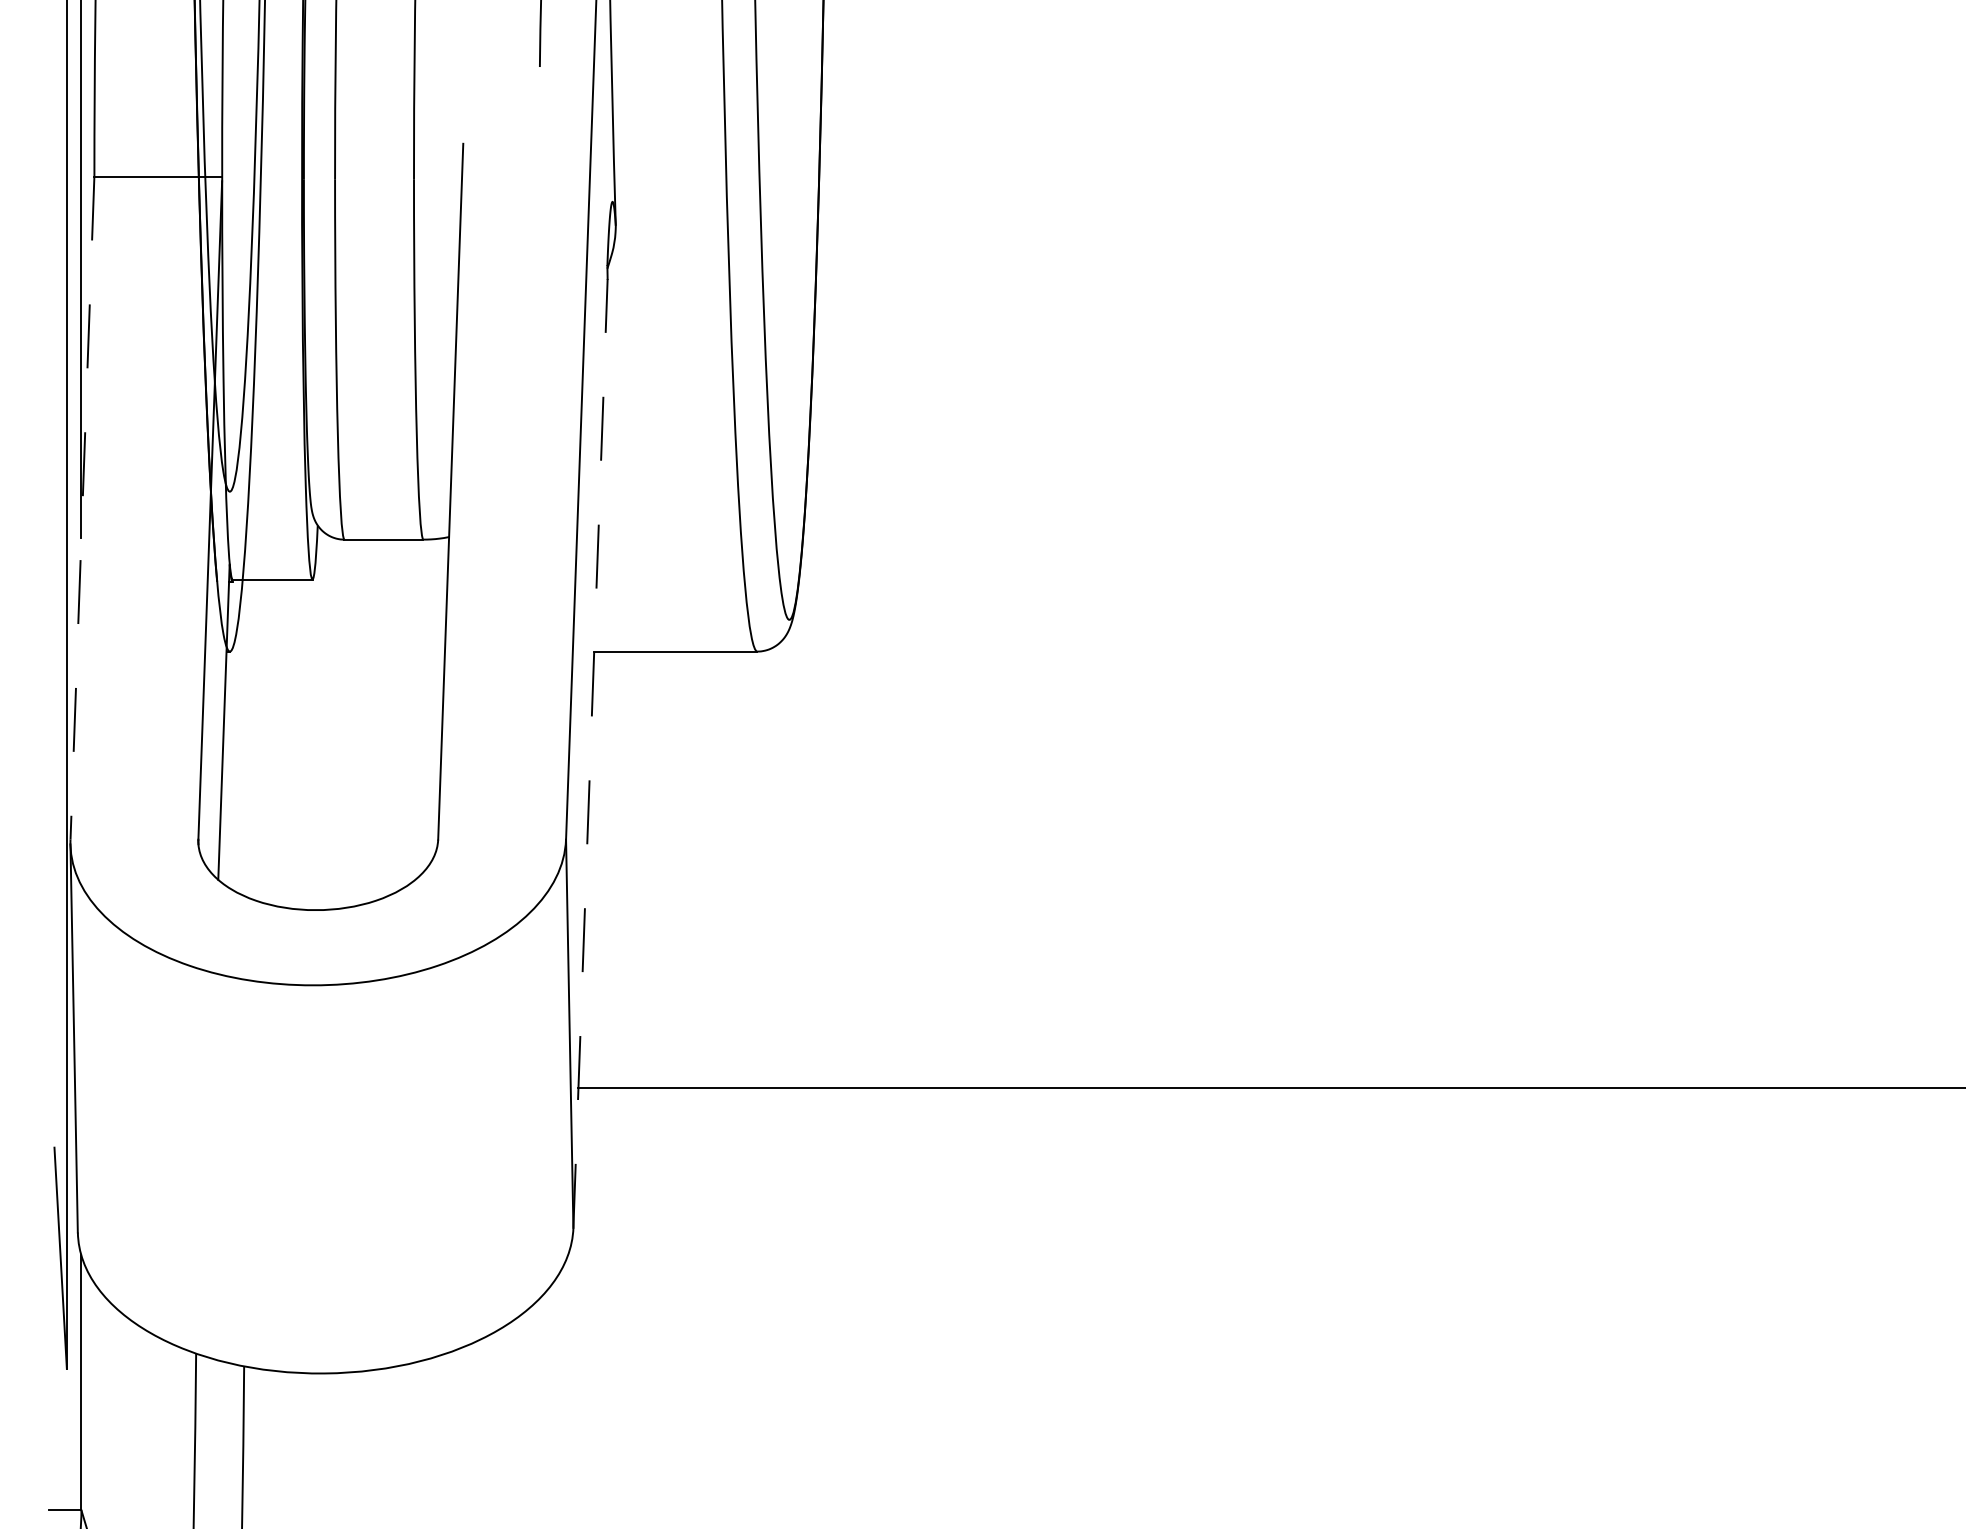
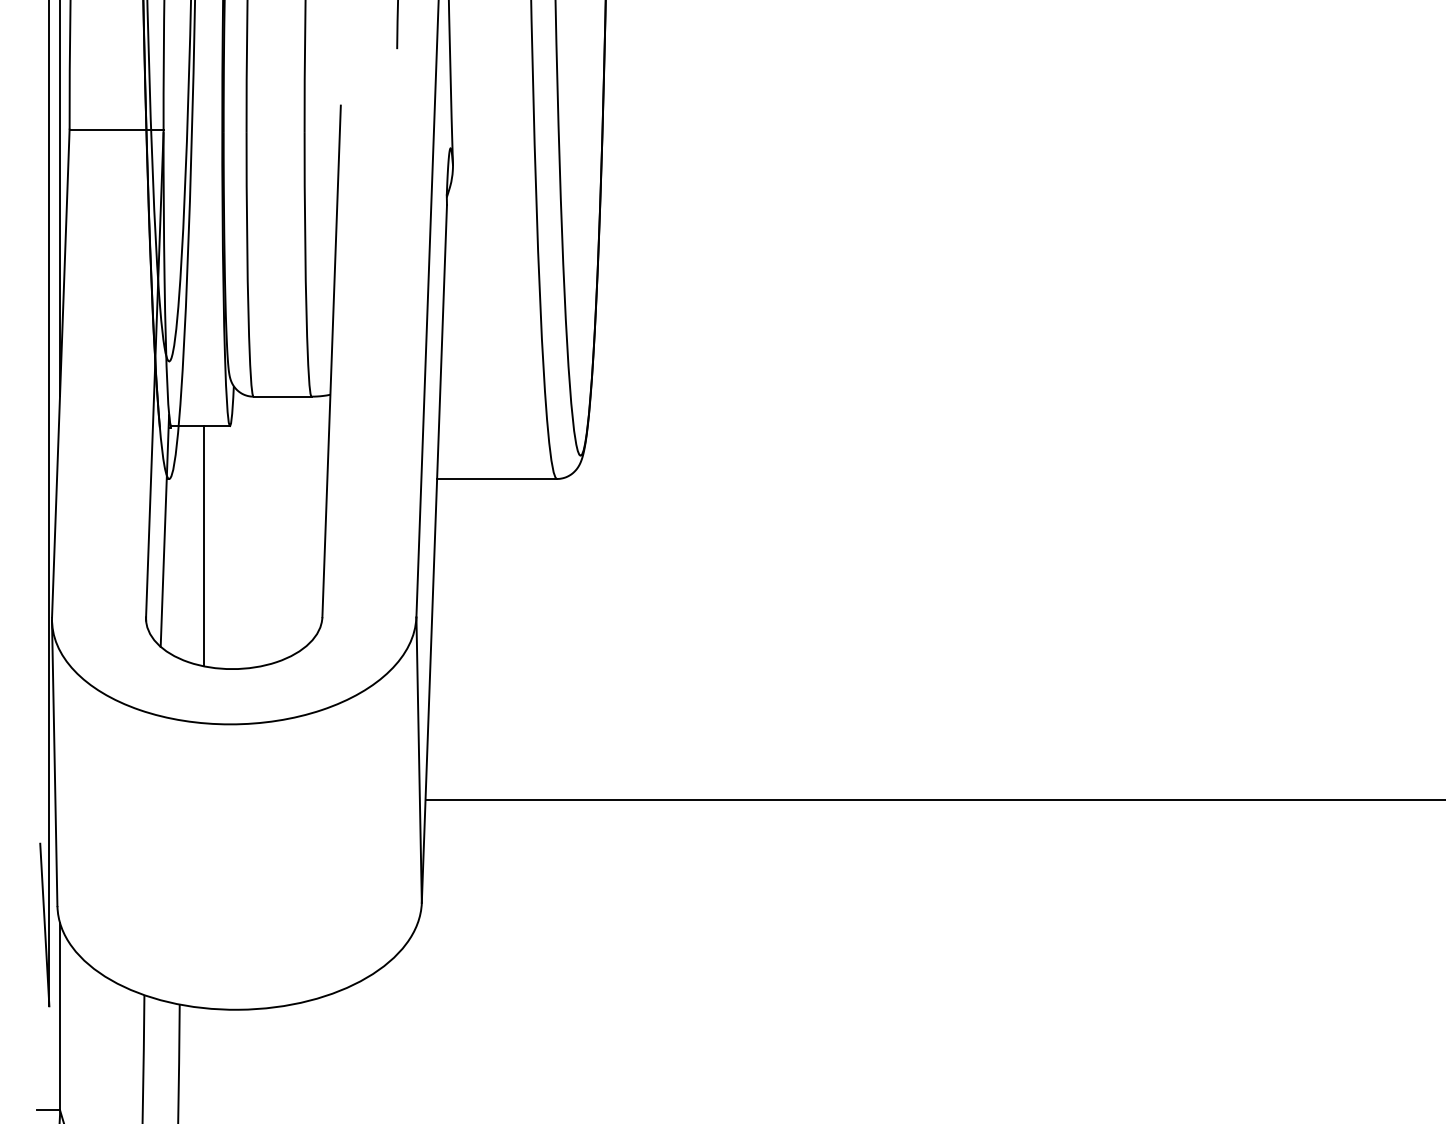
line: (82, 508) -> (60, 373), dashed -> solid
line: (276, 742) -> (203, 545), added
line: (590, 753) -> (434, 553), dashed -> solid

